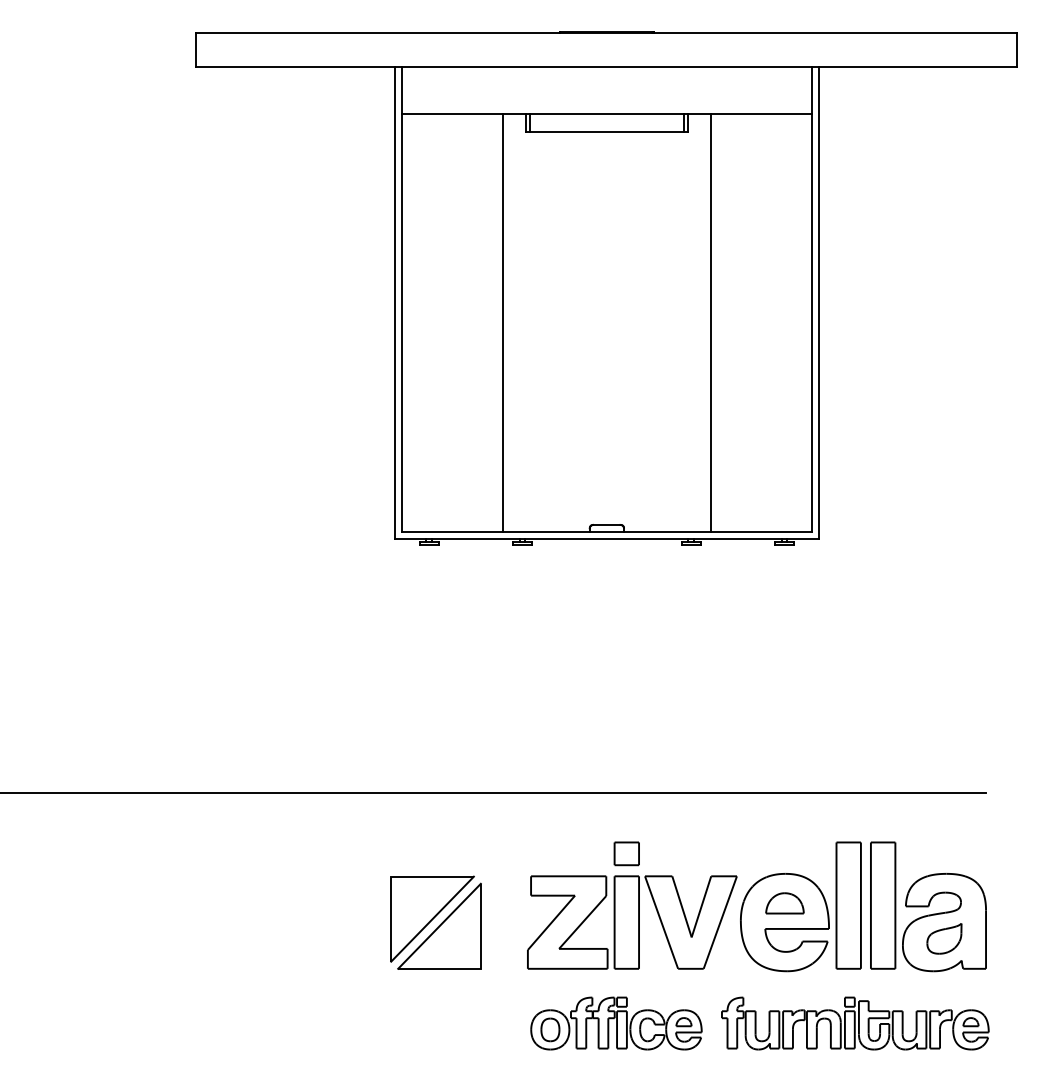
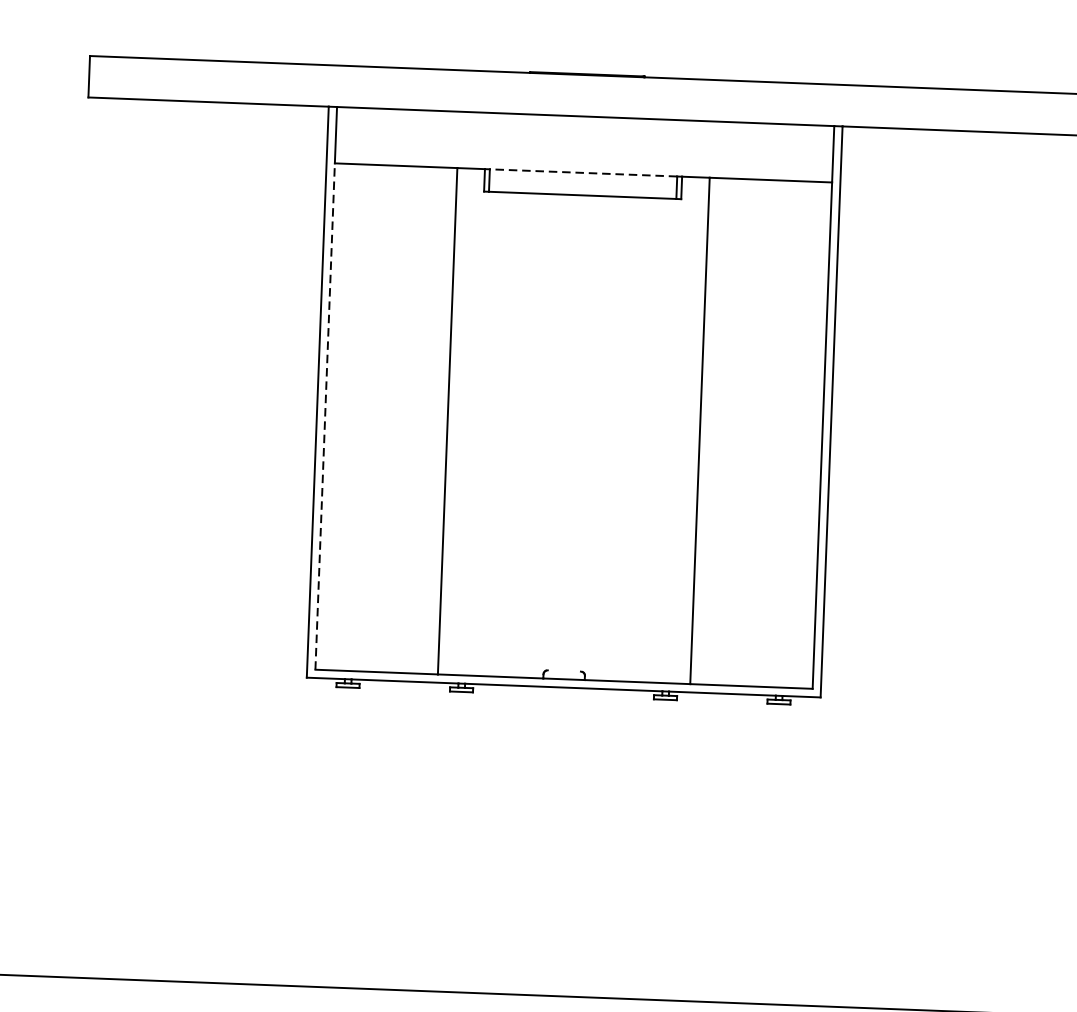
line: (606, 113) -> (583, 172), solid -> dashed
line: (401, 322) -> (324, 416), solid -> dashed
line: (606, 524) -> (563, 670), removed

